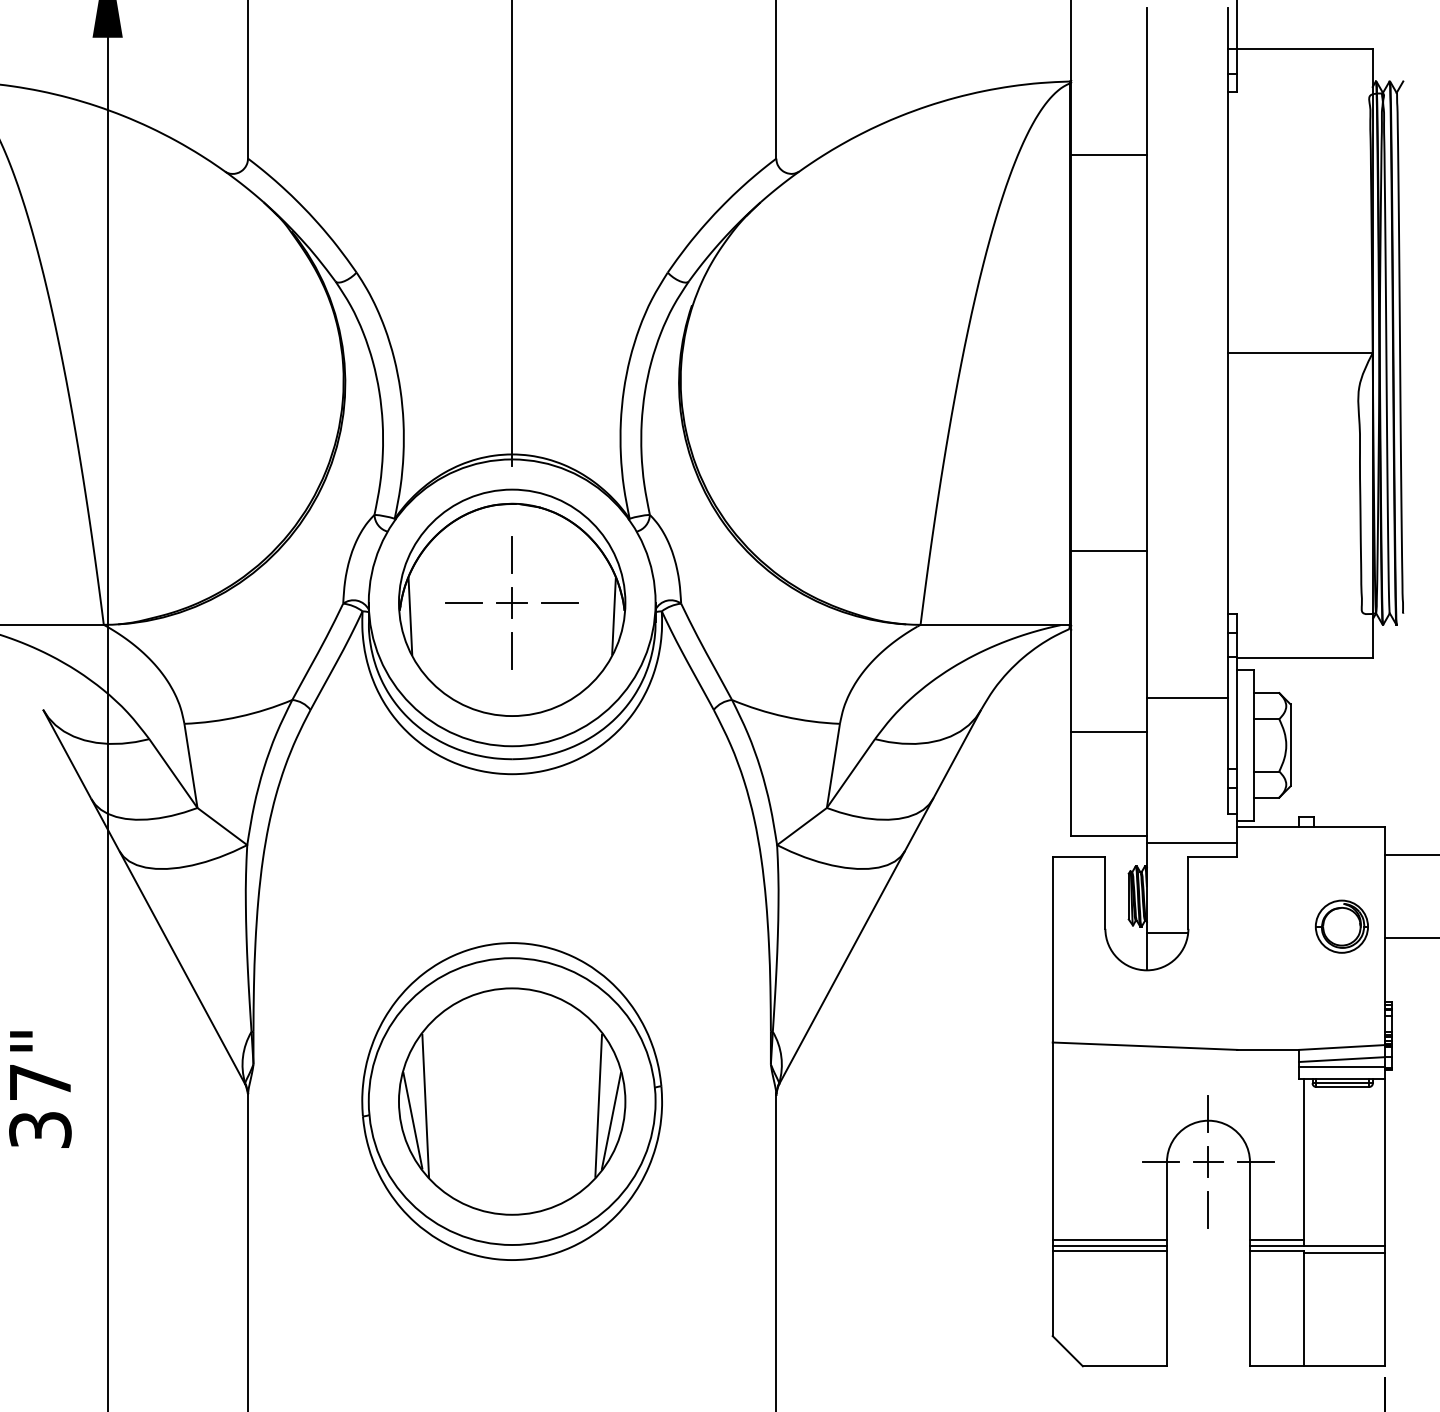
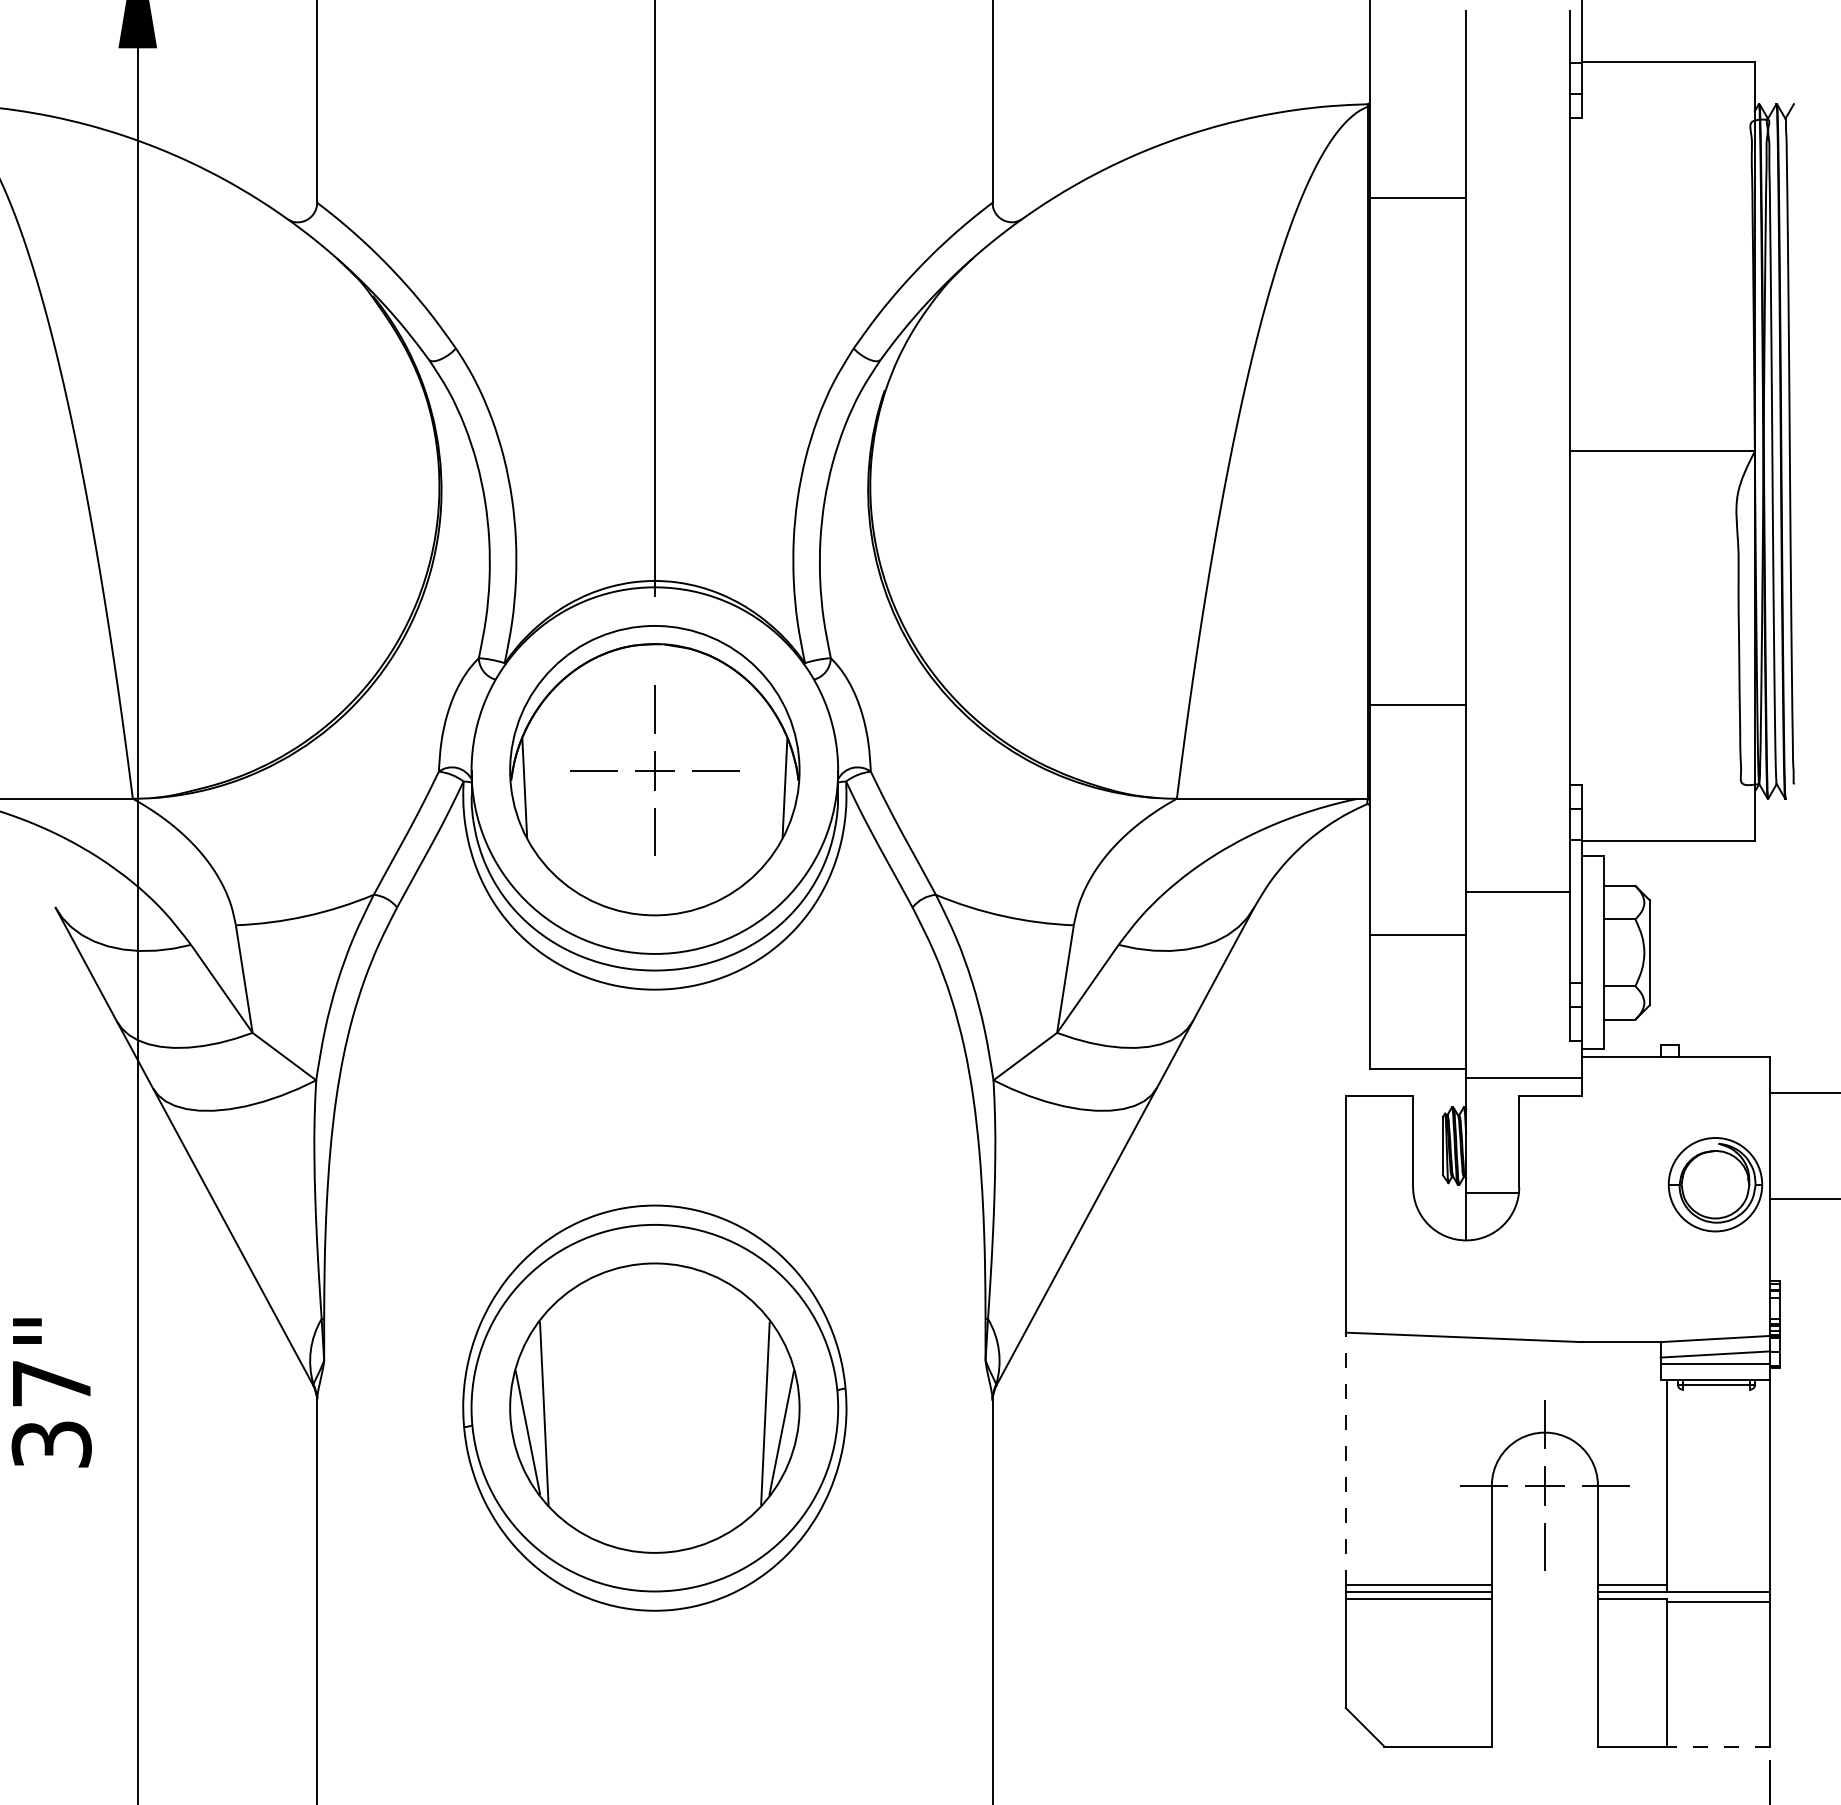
part: (1341, 926) -> (1715, 1184), size x1.4
line: (1342, 1086) -> (1716, 1389), removed
line: (1052, 1140) -> (1345, 1458), solid -> dashed
line: (1344, 1366) -> (1718, 1746), solid -> dashed

